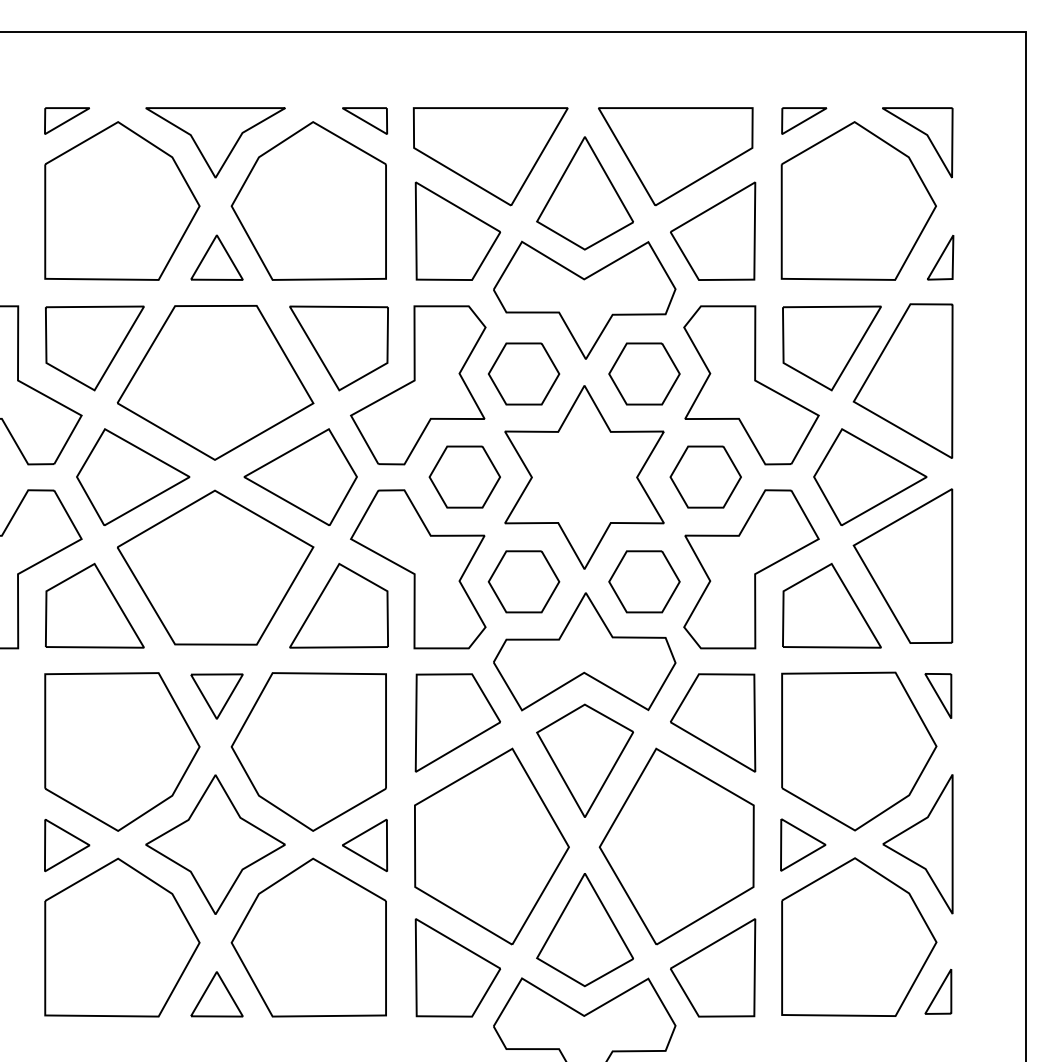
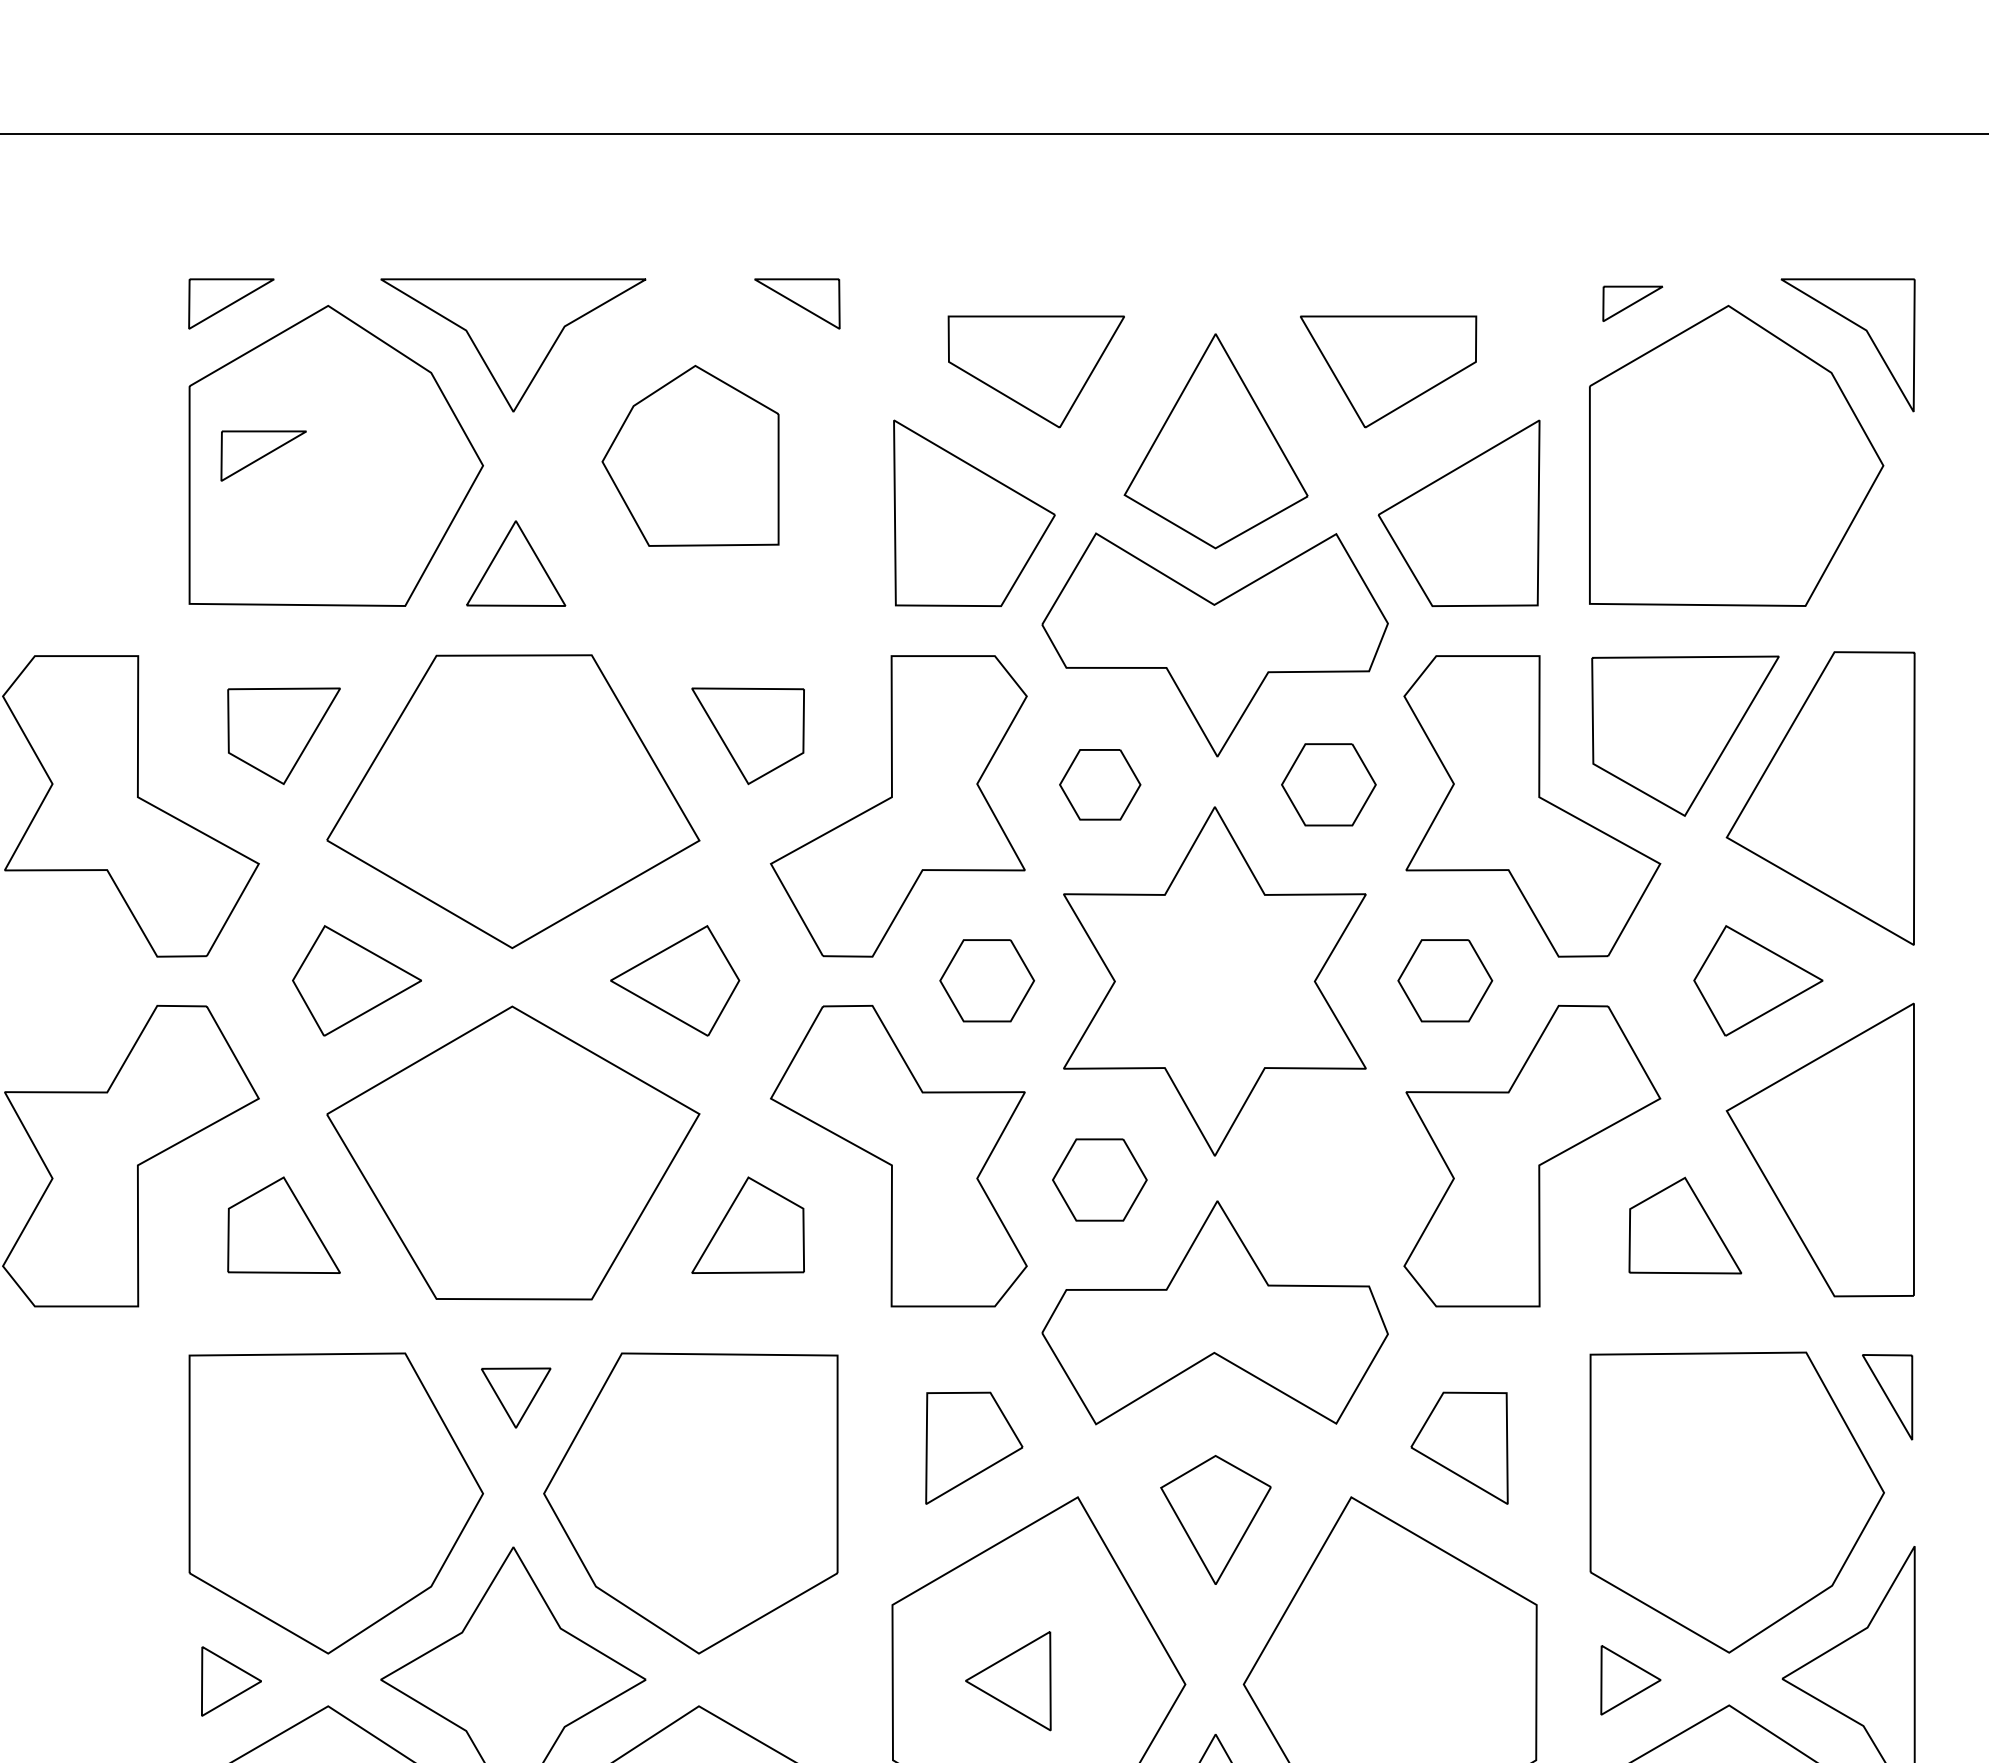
part: (804, 120) -> (1633, 302), size x0.7
part: (490, 156) -> (1036, 371), size x0.6
part: (675, 156) -> (1387, 371), size x0.6
part: (83, 200) -> (262, 454), added
part: (308, 200) -> (690, 454), size x0.6
part: (940, 257) -> (1891, 563), removed
part: (94, 348) -> (283, 736), size x0.6
part: (338, 348) -> (747, 736), size x0.6
part: (524, 373) -> (1100, 783), size x0.6
part: (644, 373) -> (1328, 783), size x0.7
part: (133, 476) -> (357, 979), size x0.6
part: (300, 476) -> (674, 979), size x0.6
part: (464, 476) -> (986, 979), size x0.7
part: (705, 476) -> (1444, 979), size x0.7
part: (870, 476) -> (1758, 979), size x0.6
part: (523, 581) -> (1098, 1179), size x0.7
part: (644, 581) -> (1328, 1179), removed
part: (94, 605) -> (283, 1224), size x0.6
part: (338, 605) -> (747, 1224), size x0.6
part: (831, 605) -> (1684, 1224), size x0.6
part: (216, 696) -> (515, 1397), size x0.7
part: (457, 722) -> (973, 1447), size x0.6
part: (713, 722) -> (1460, 1447), size x0.6
part: (584, 760) -> (1214, 1519), size x0.6
part: (803, 844) -> (1631, 1679), size x0.7
part: (67, 845) -> (231, 1681), size x0.7
part: (365, 845) -> (1009, 1681), moved

